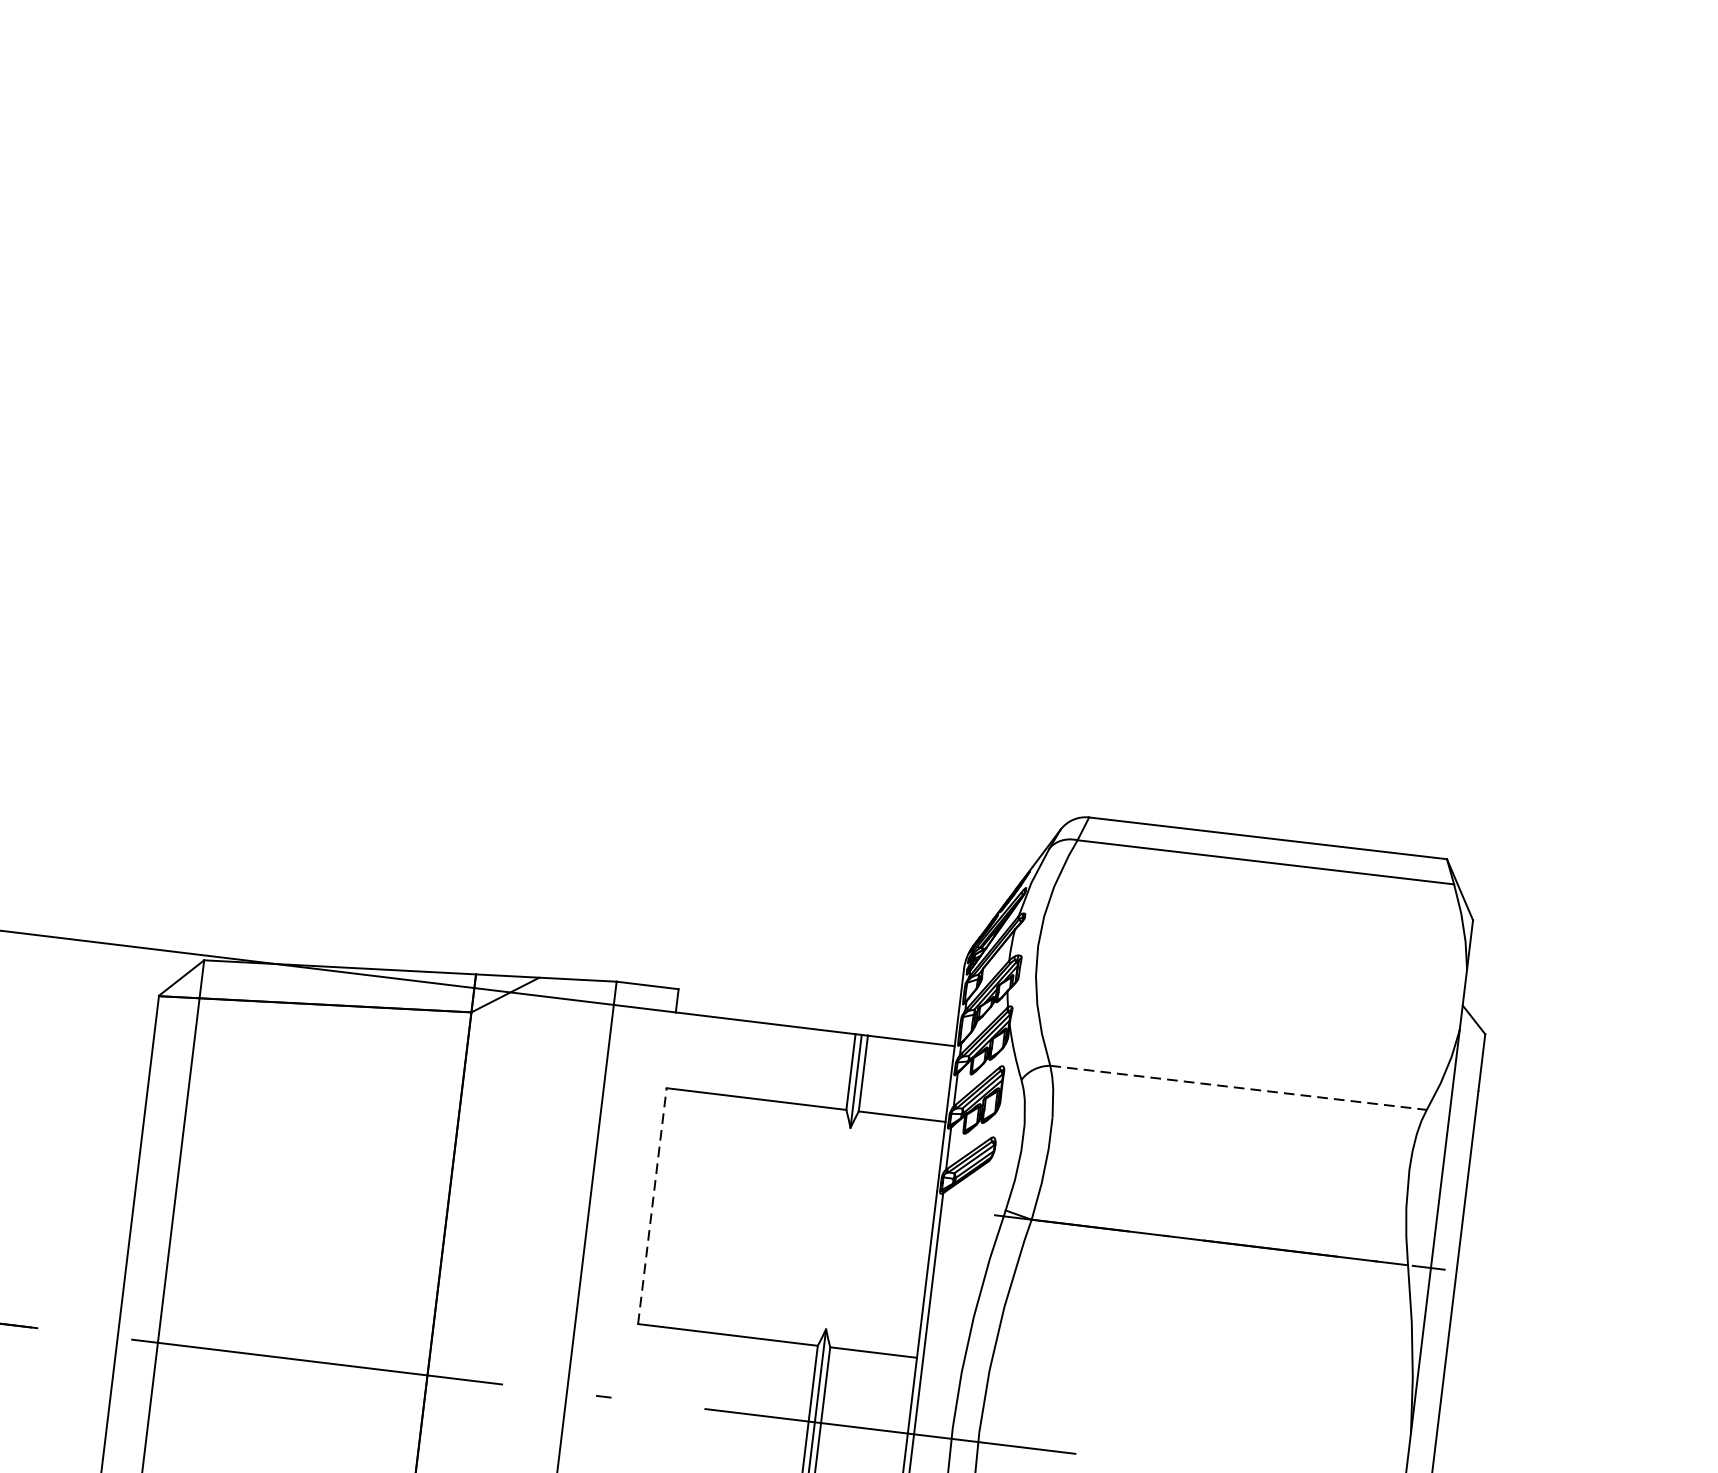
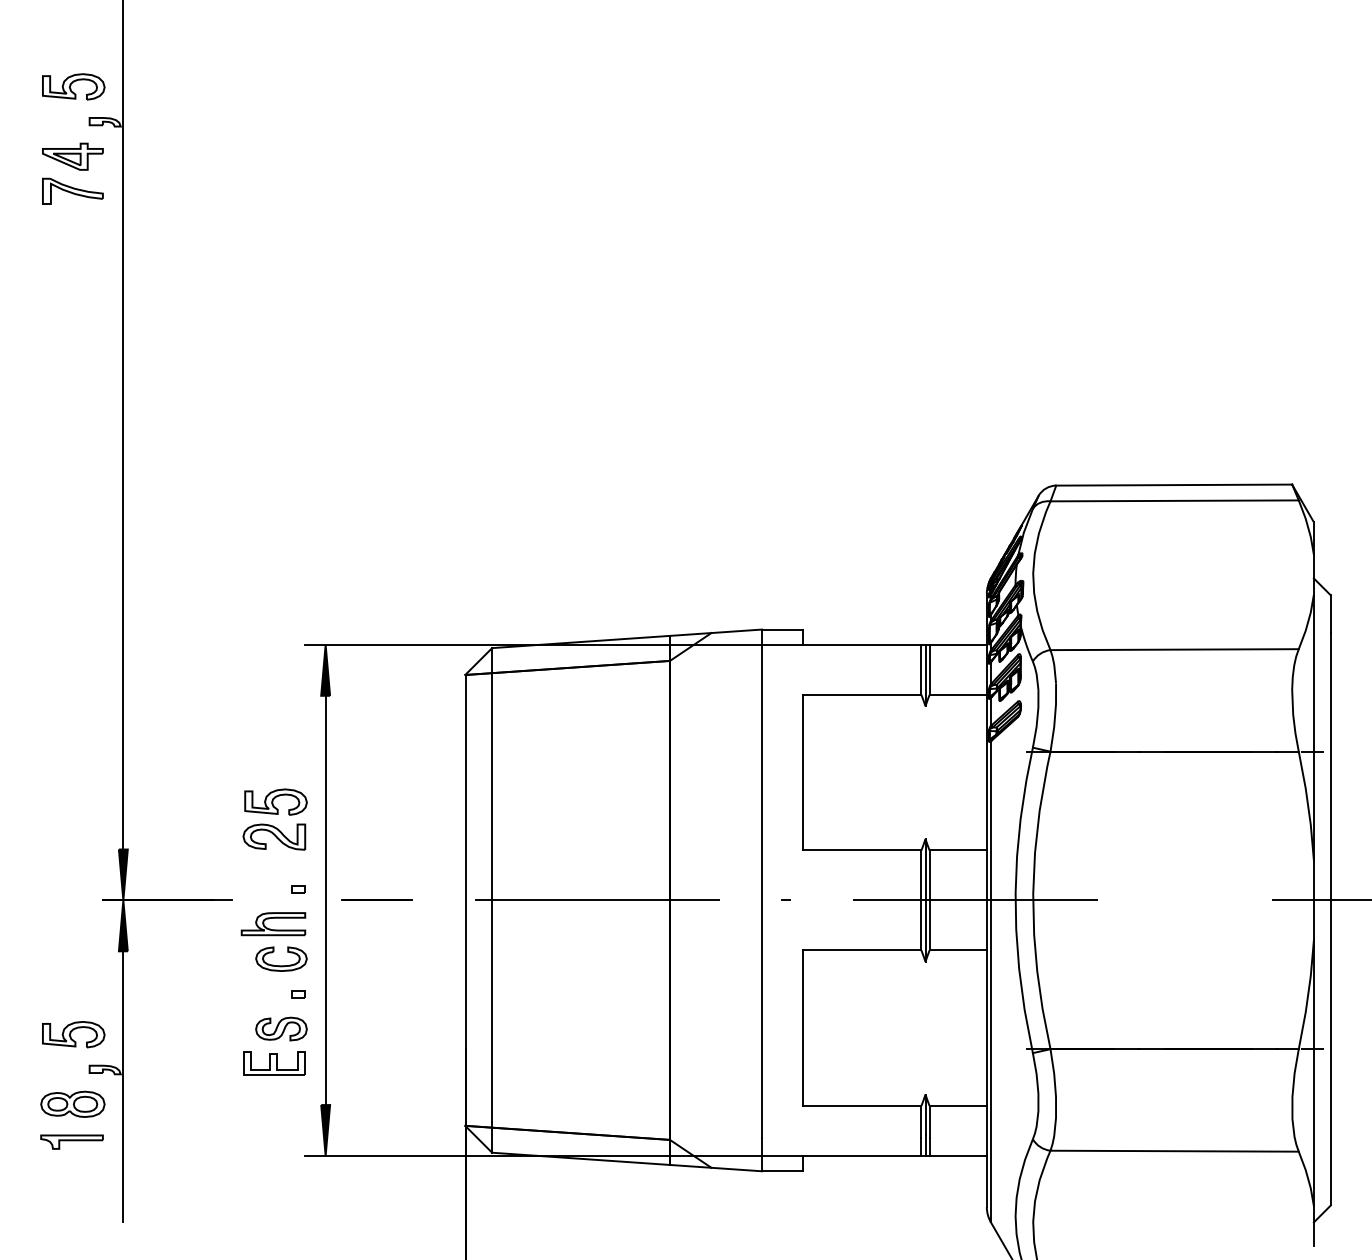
line: (1239, 1087) -> (1175, 649), dashed -> solid
line: (651, 1205) -> (802, 772), dashed -> solid

